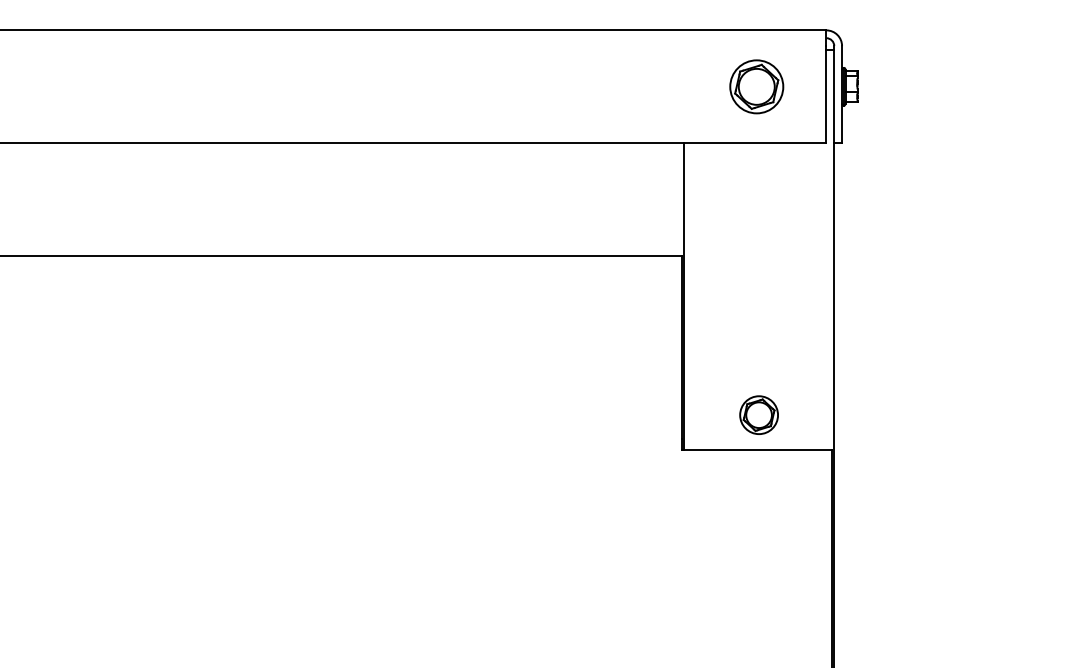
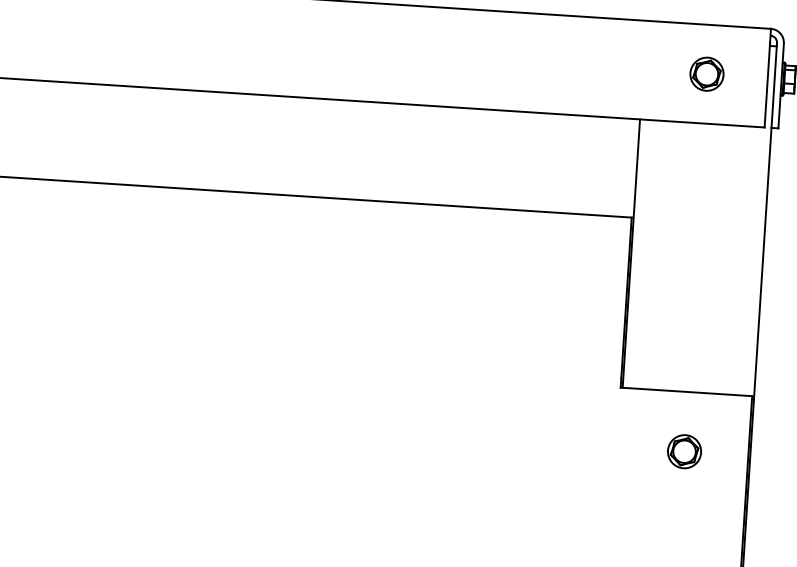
part: (756, 86) -> (706, 73), size x0.71
part: (758, 414) -> (684, 451), moved

